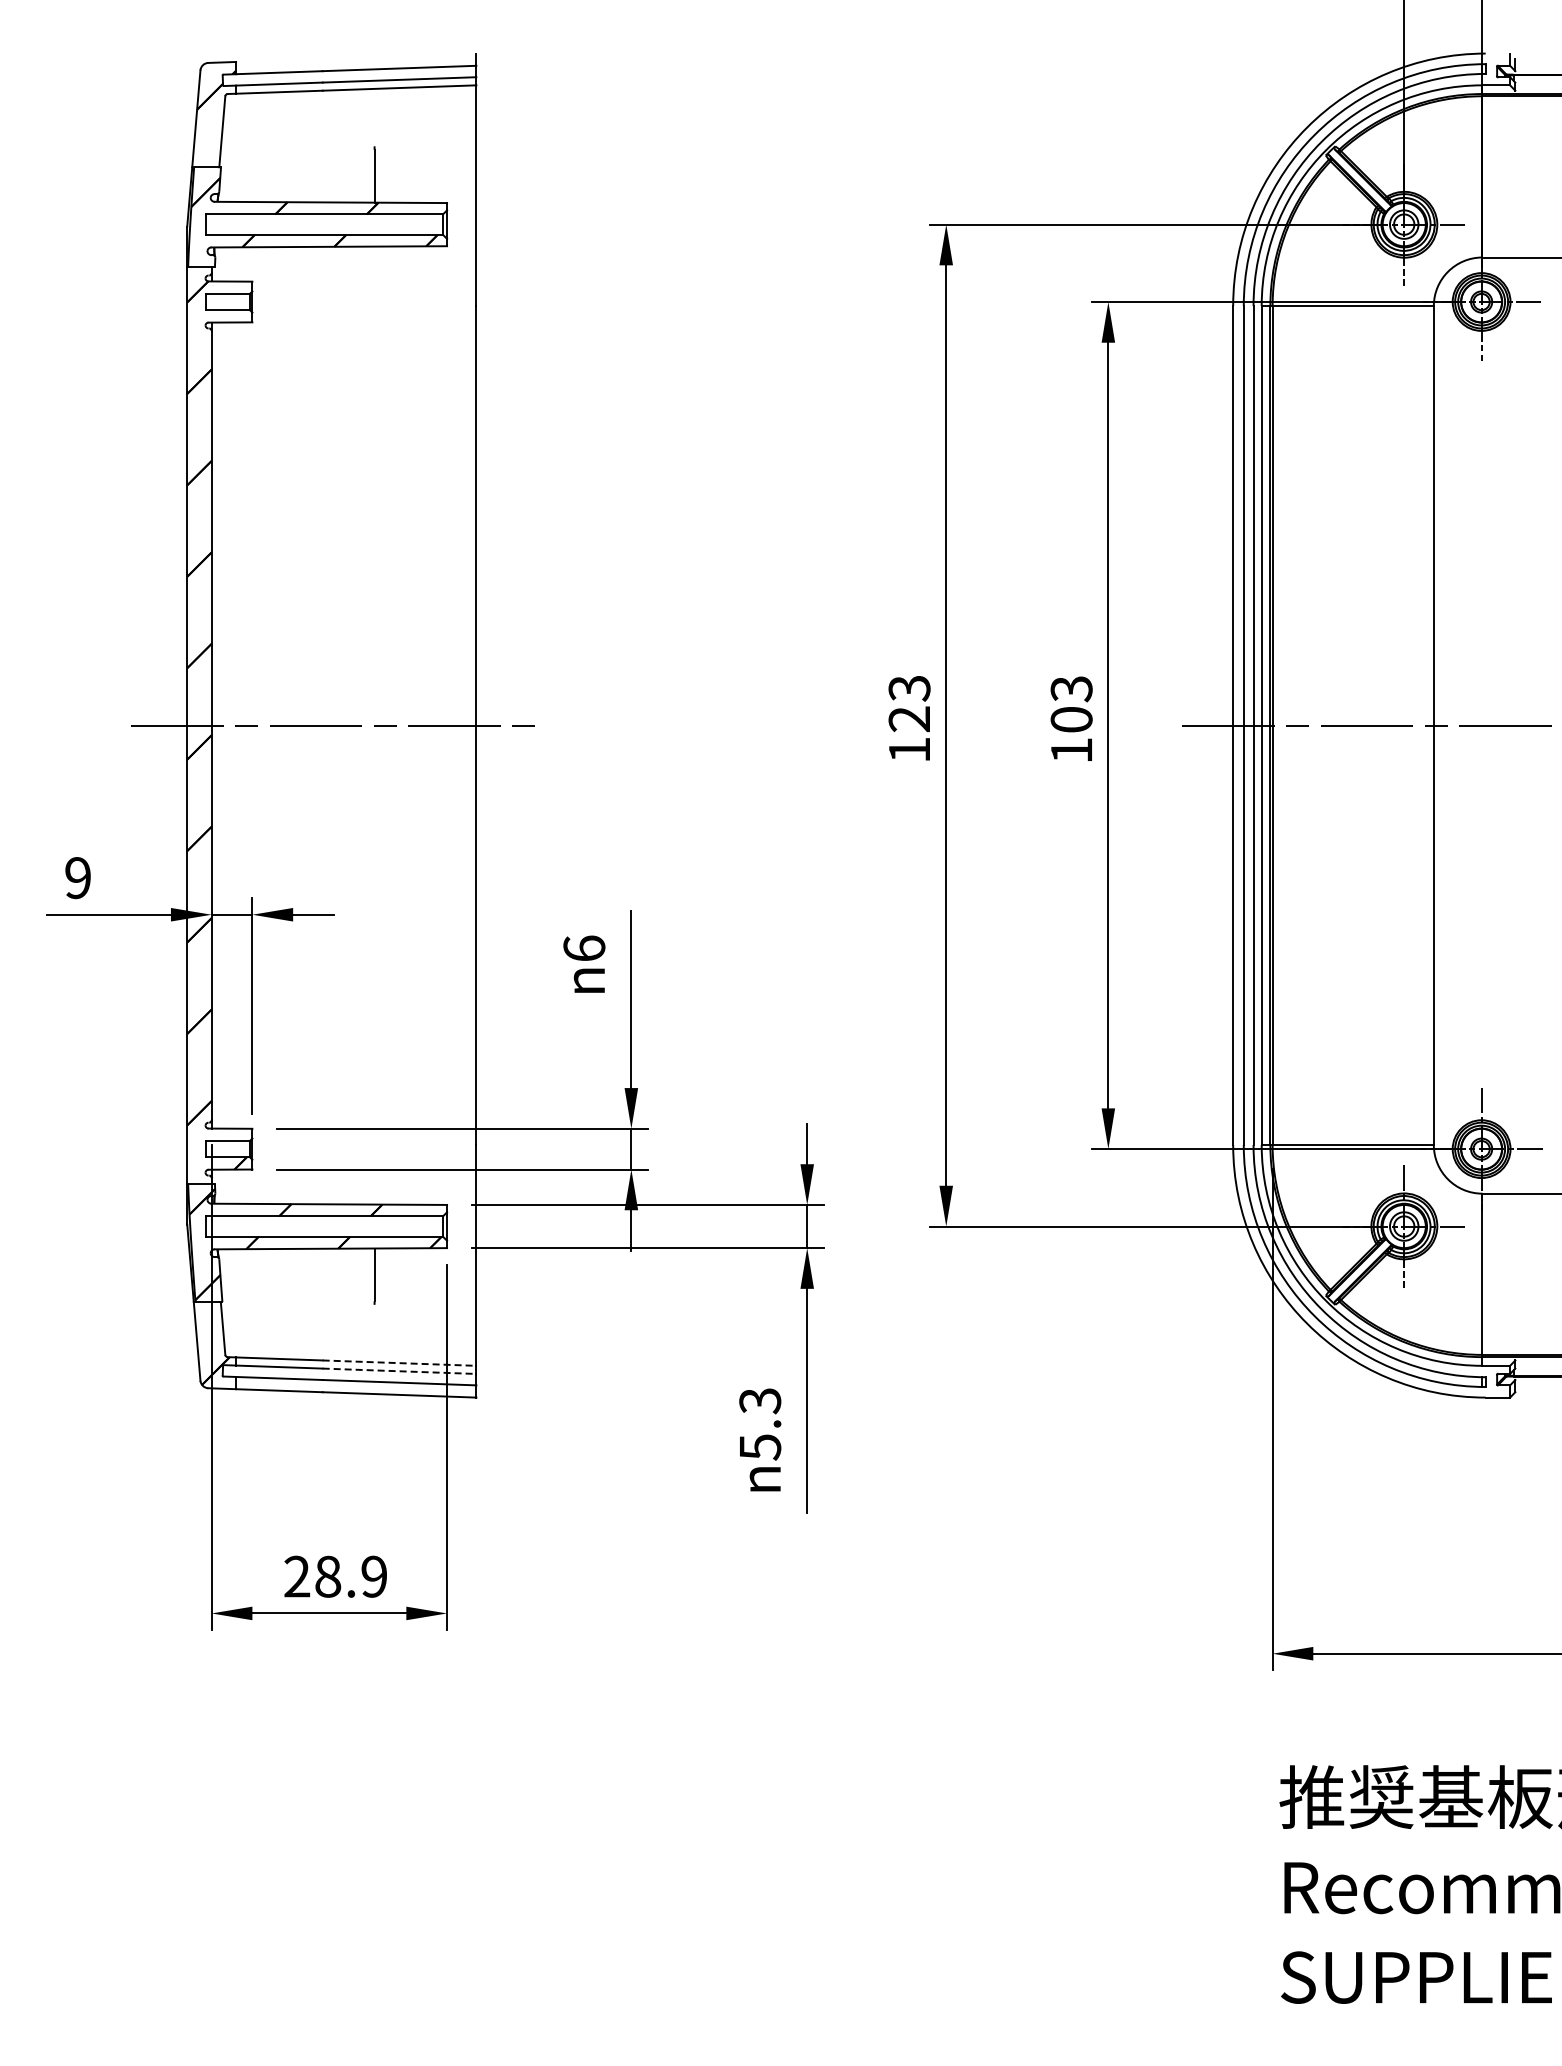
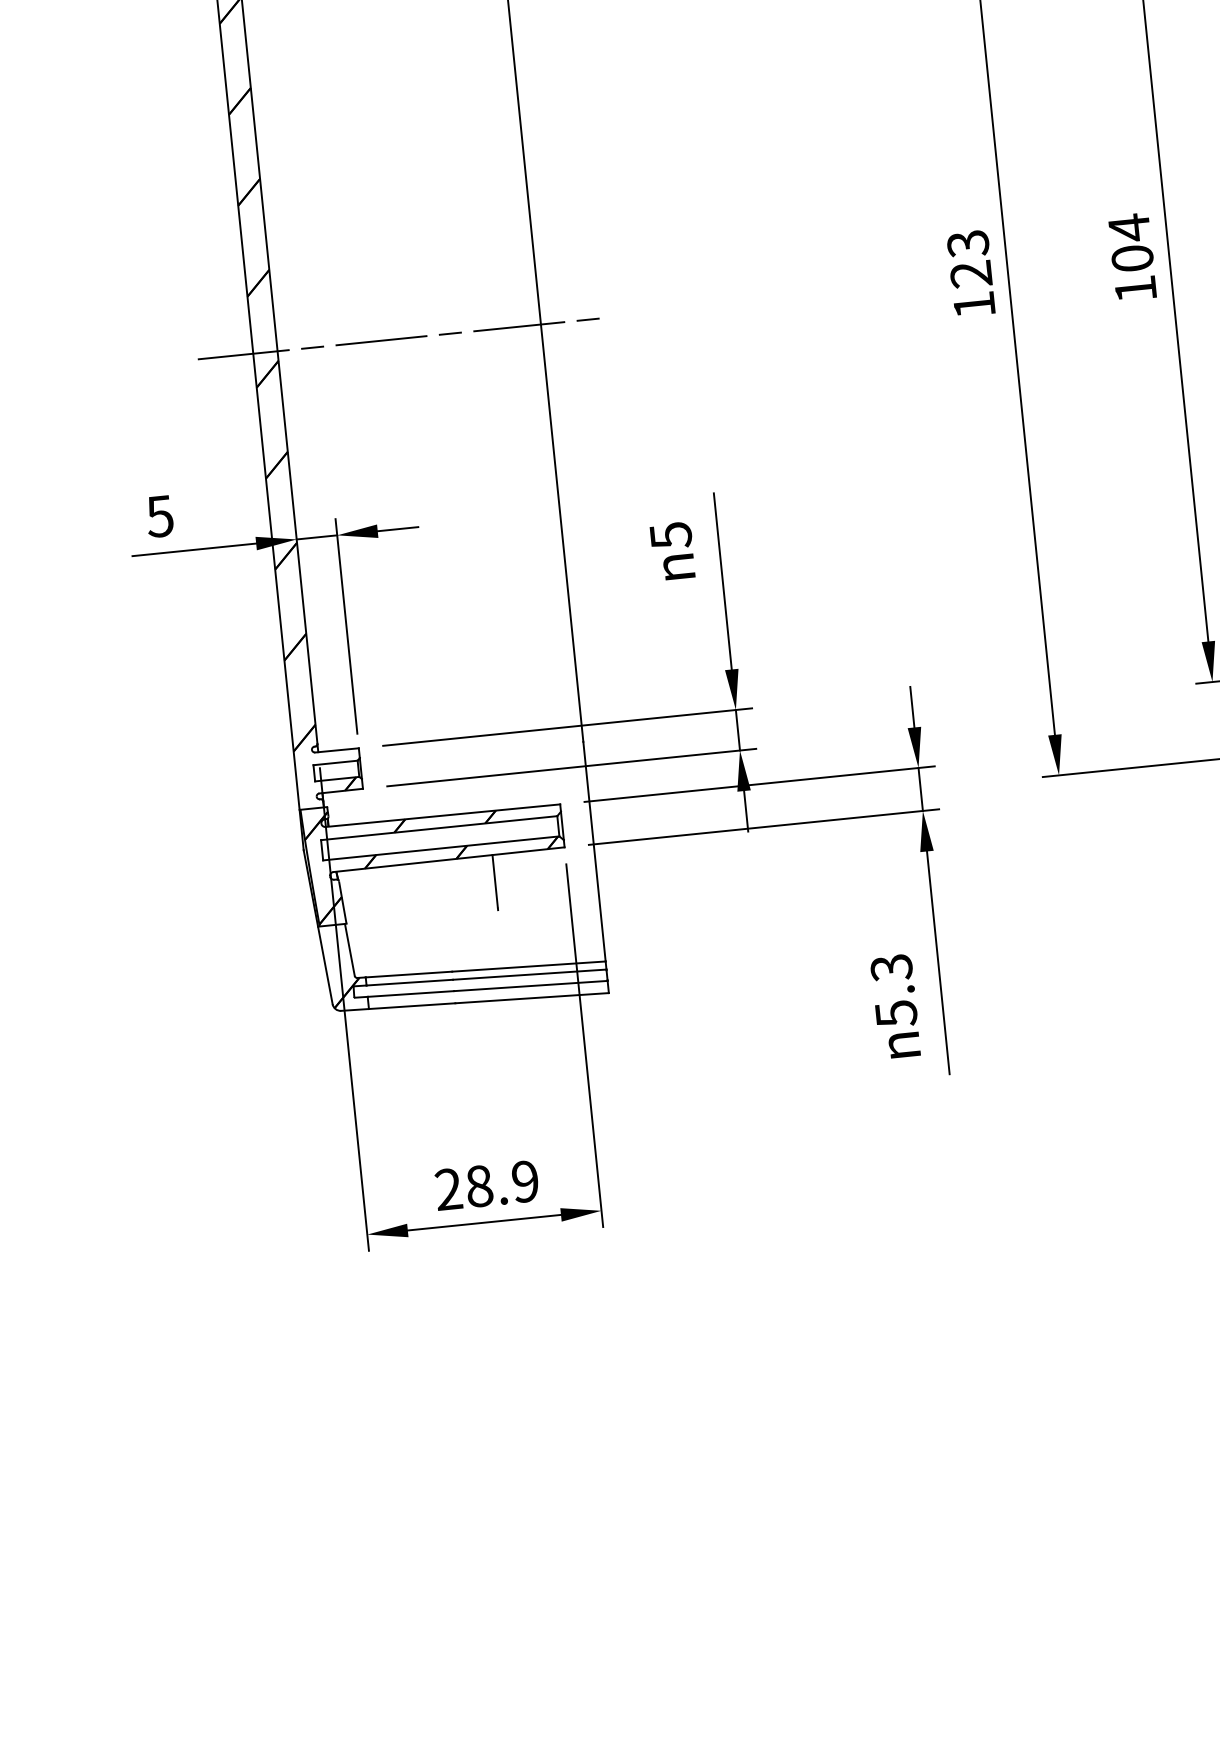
text: (1071, 689) -> (1129, 228), 103 -> 104
text: (77, 878) -> (159, 516), 9 -> 5
text: (584, 948) -> (671, 535), n6 -> n5
line: (399, 1363) -> (528, 966), dashed -> solid
line: (399, 1371) -> (529, 974), dashed -> solid

